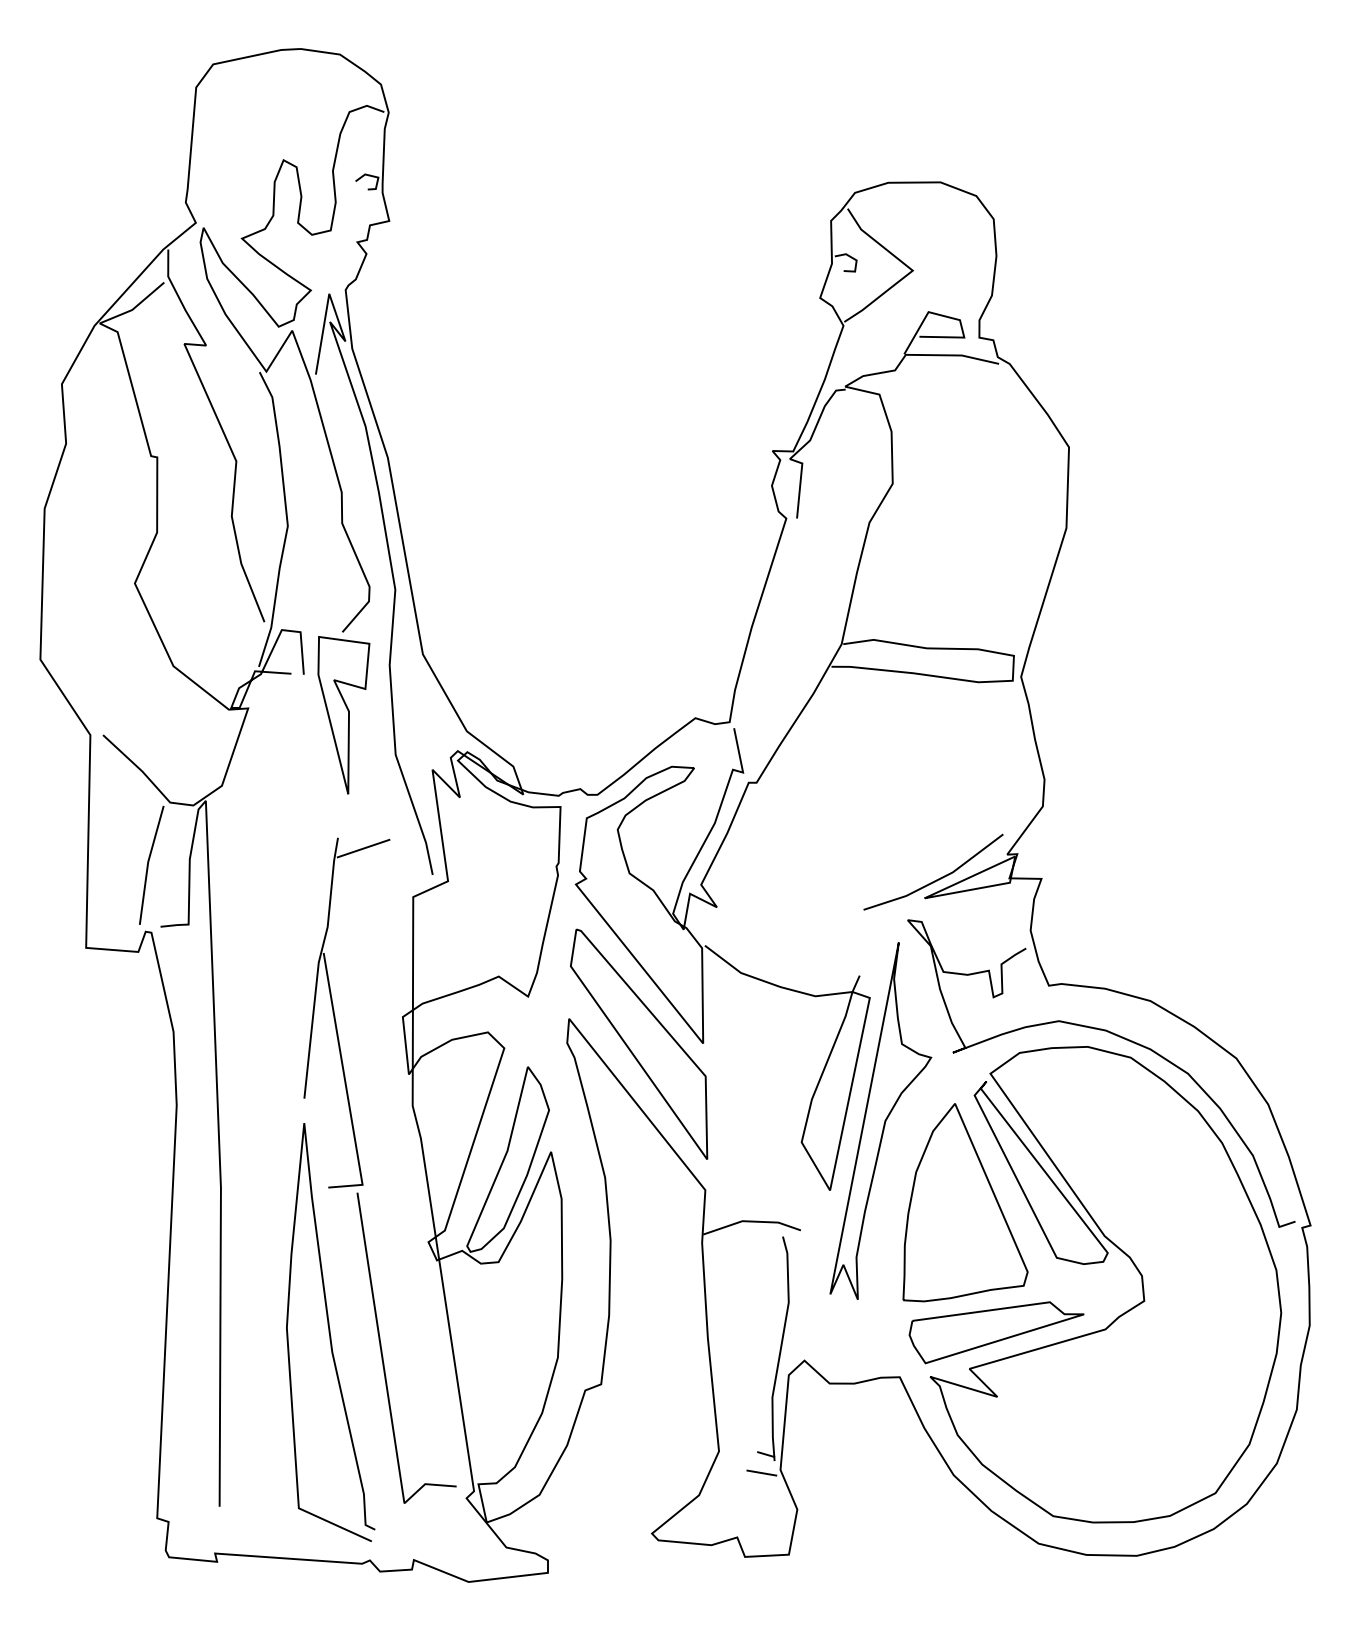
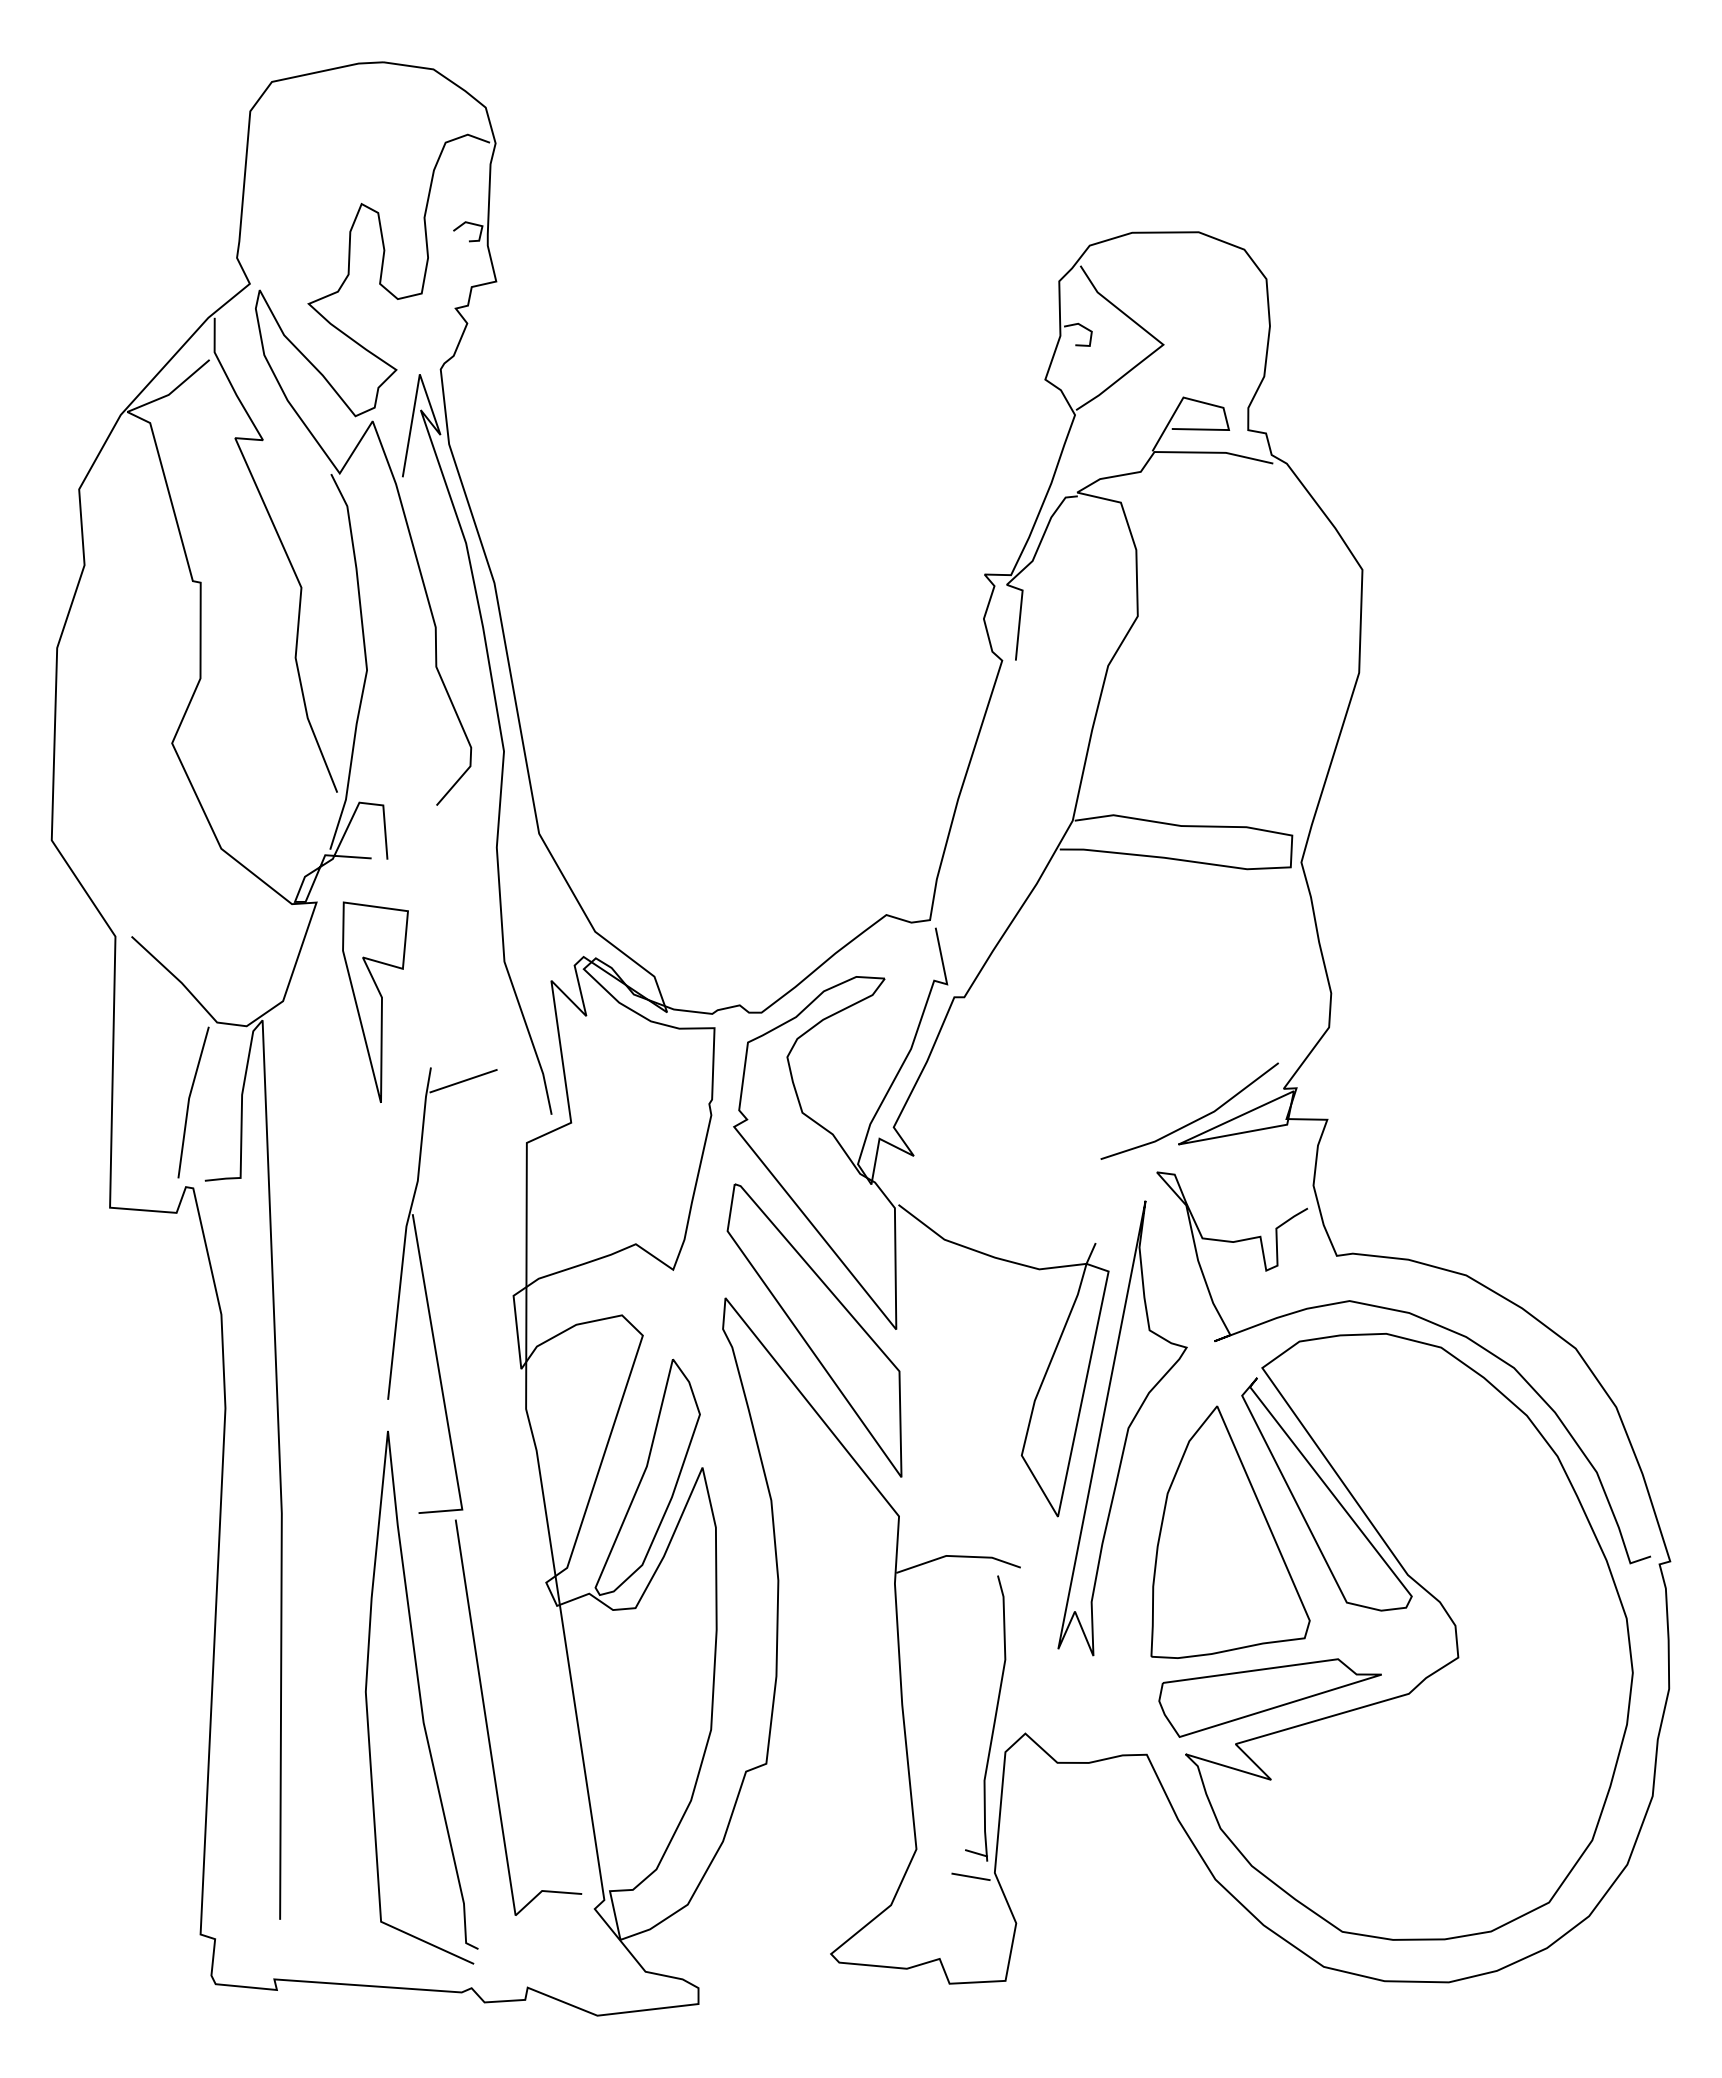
part: (343, 714) -> (375, 1001), moved

